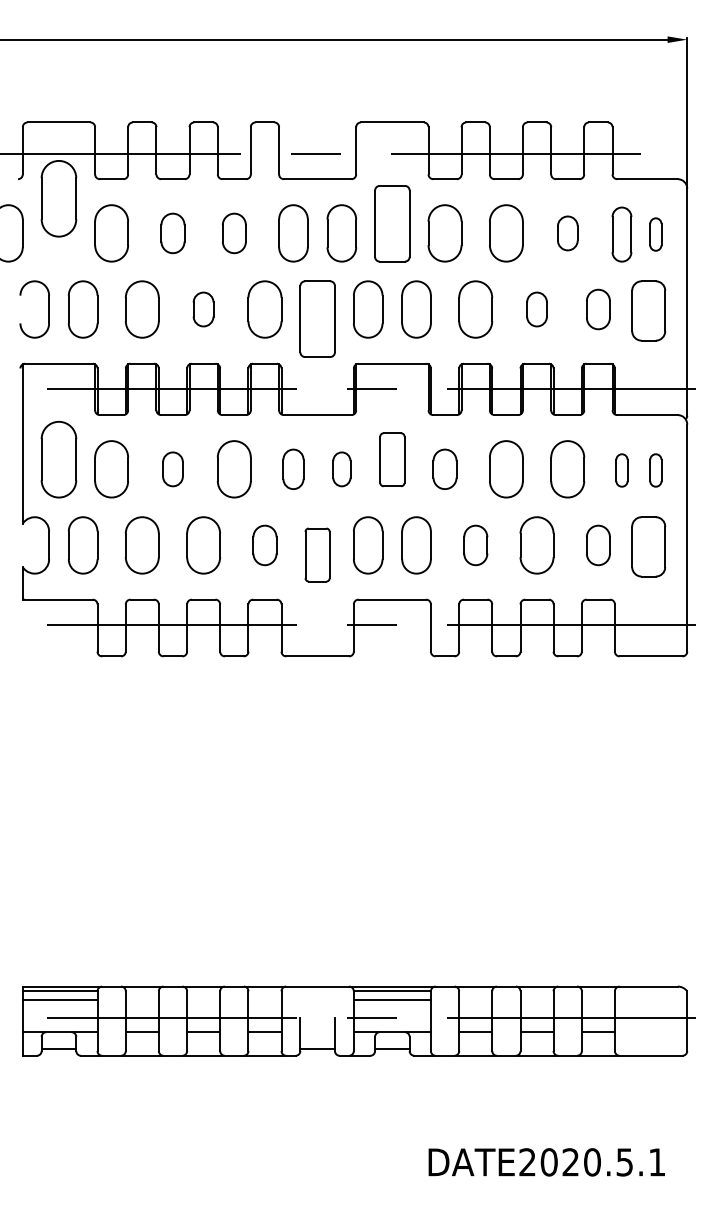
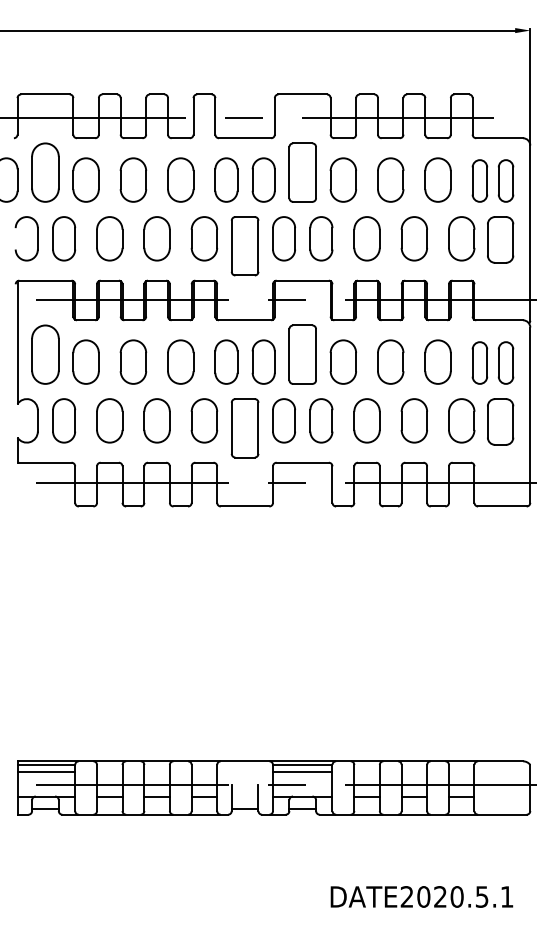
part: (58, 198) -> (45, 172), moved
part: (172, 233) -> (133, 180), size x1.43
part: (234, 233) -> (180, 180), size x1.43
part: (567, 233) -> (437, 180), size x1.67
part: (655, 234) -> (505, 180), size x1.67
part: (203, 309) -> (157, 238), size x1.67
part: (536, 309) -> (413, 238), size x1.67
part: (598, 309) -> (461, 238), size x1.43
part: (392, 459) -> (302, 354), size x1.43
part: (172, 469) -> (133, 362), size x1.67
part: (293, 469) -> (226, 362), size x1.43
part: (341, 469) -> (263, 362), size x1.67
part: (444, 469) -> (342, 362), size x1.43
part: (621, 470) -> (479, 363), size x1.67
part: (655, 470) -> (505, 363), size x1.67
part: (264, 545) -> (204, 420), size x1.43
part: (475, 545) -> (366, 420), size x1.43
part: (598, 545) -> (461, 420), size x1.43
part: (317, 554) -> (244, 427), size x1.43

